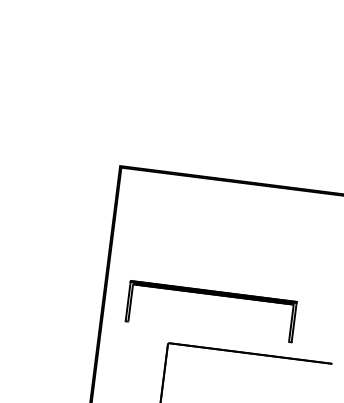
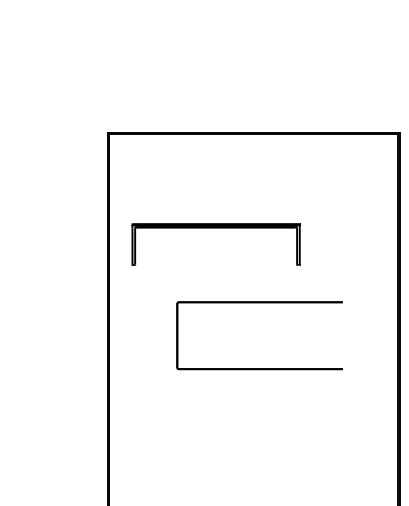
part: (212, 295) -> (215, 228), moved

